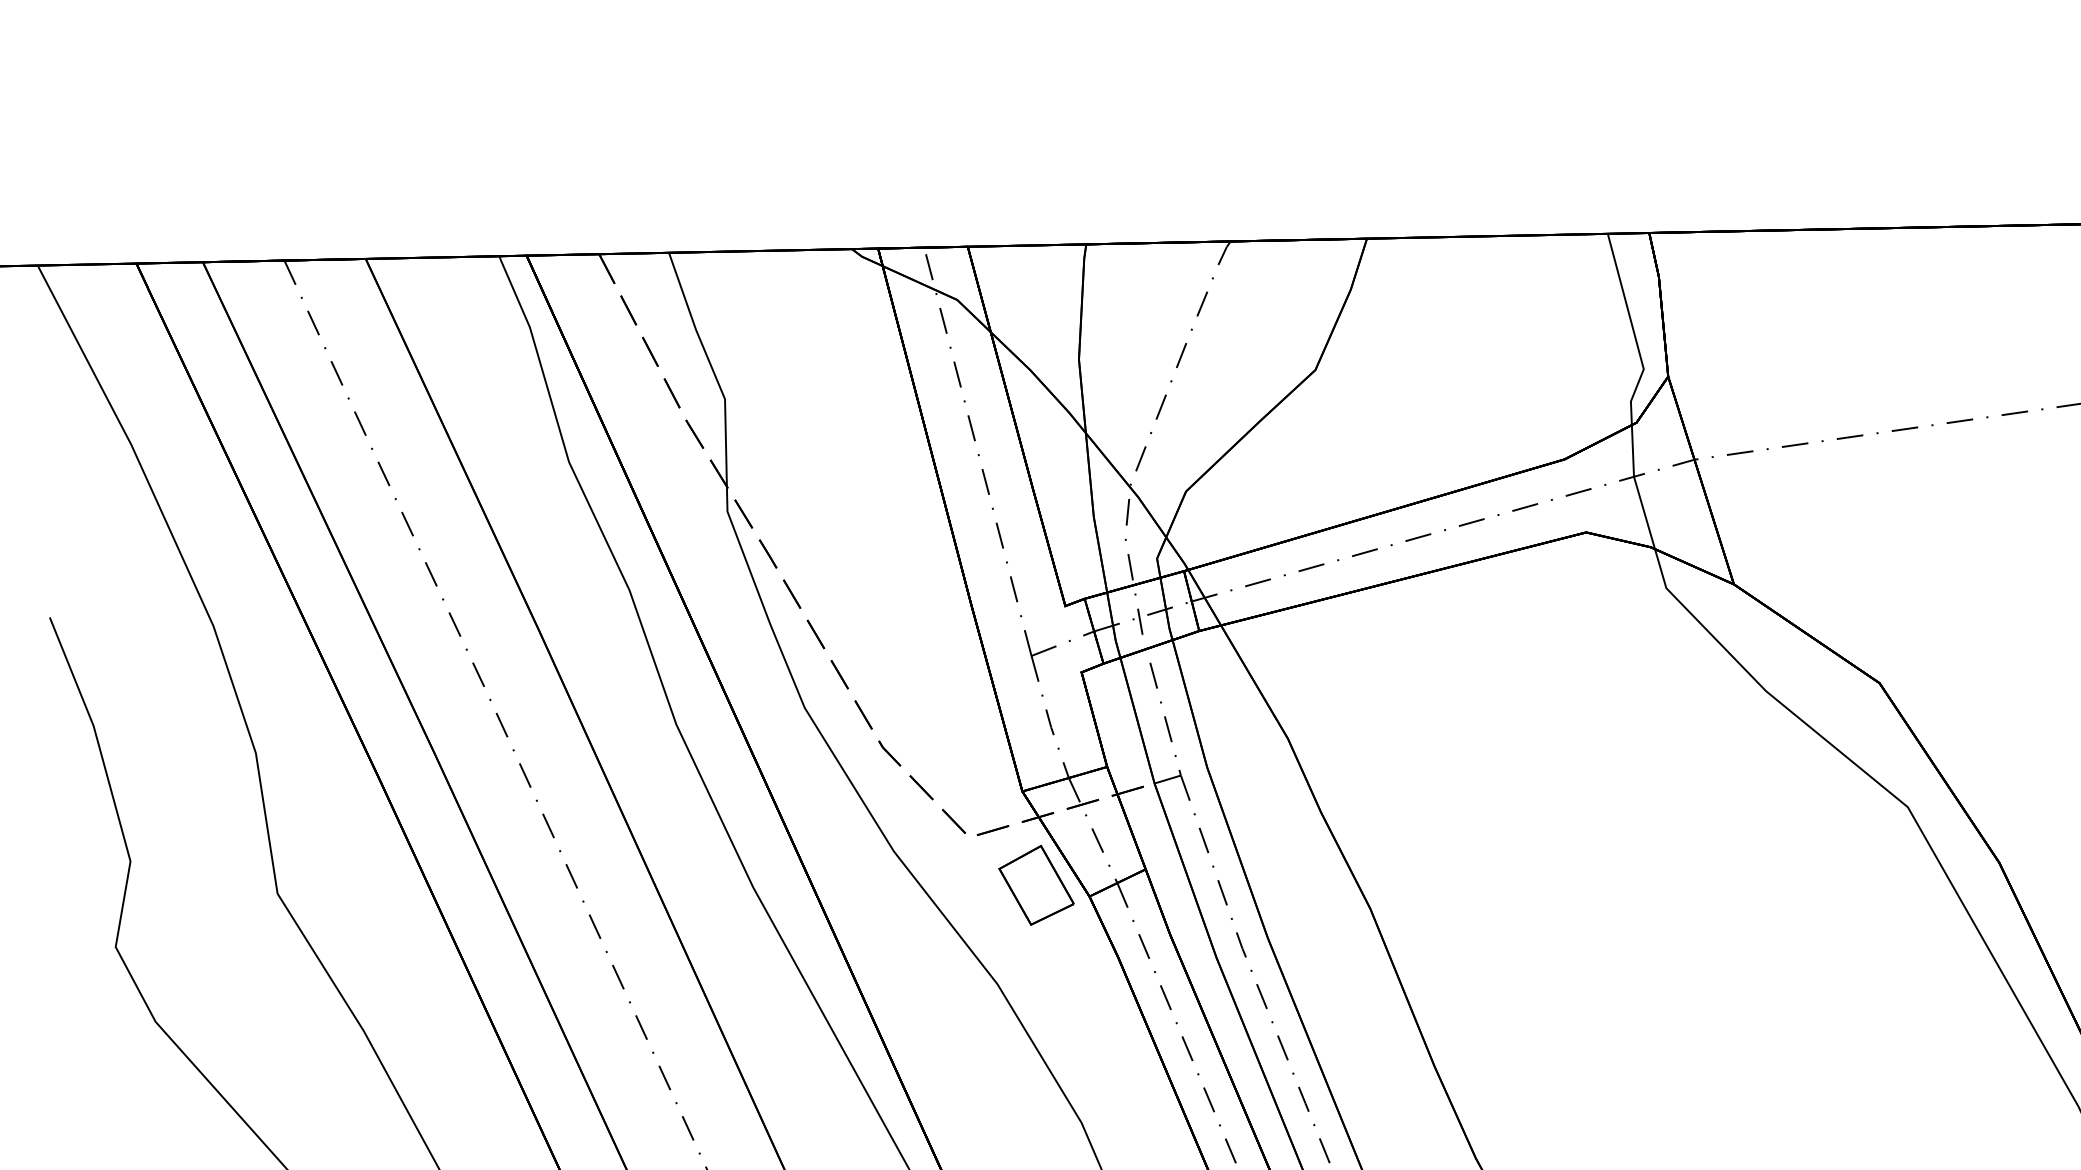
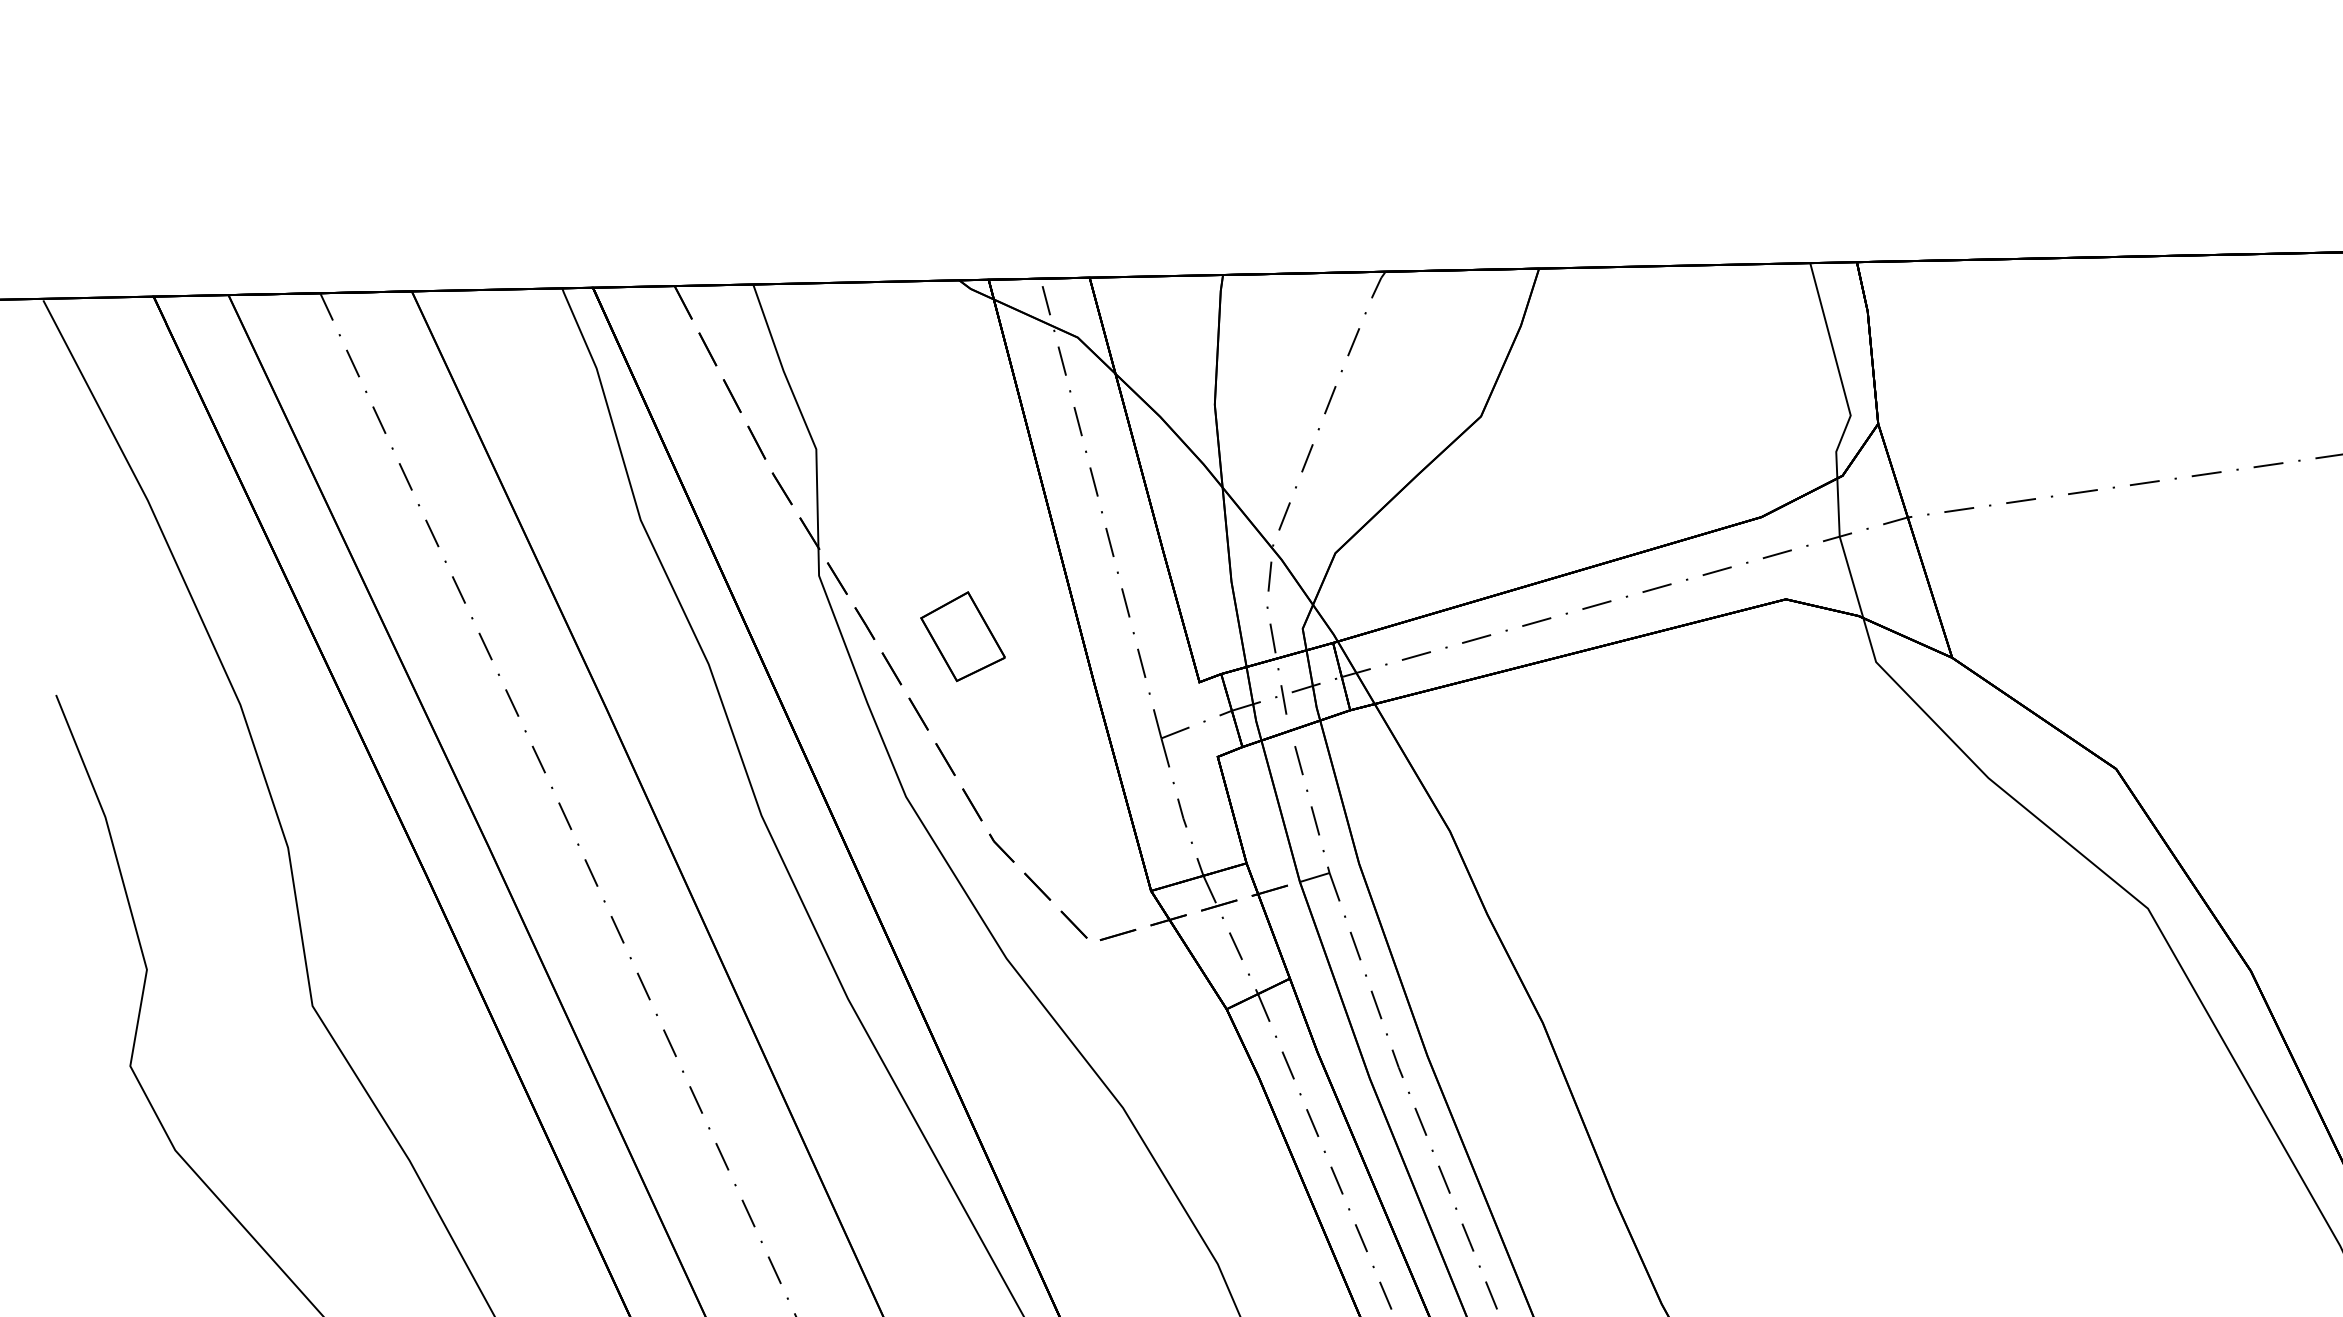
part: (1036, 885) -> (962, 636), moved

